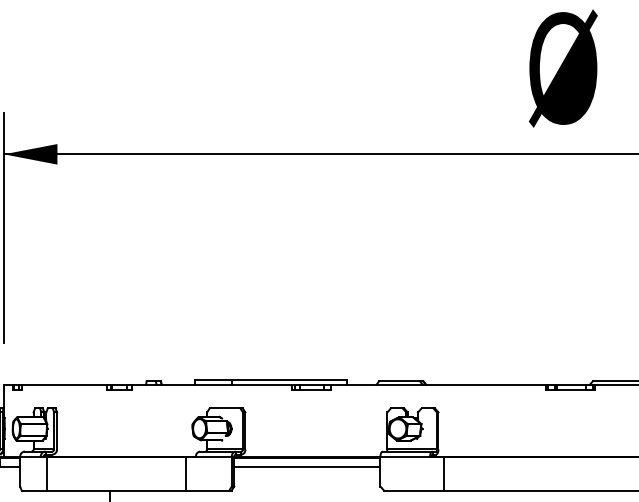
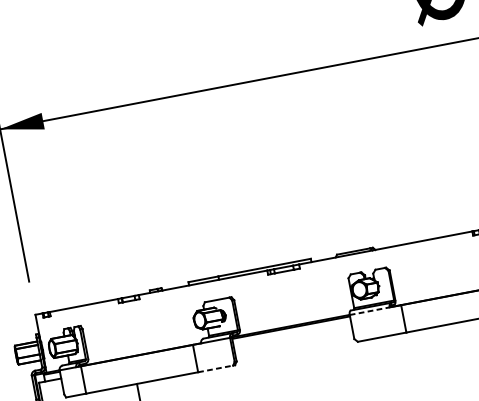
line: (405, 456) -> (369, 311), solid -> dashed
line: (307, 466) -> (292, 334), removed
line: (207, 490) -> (215, 368), solid -> dashed

